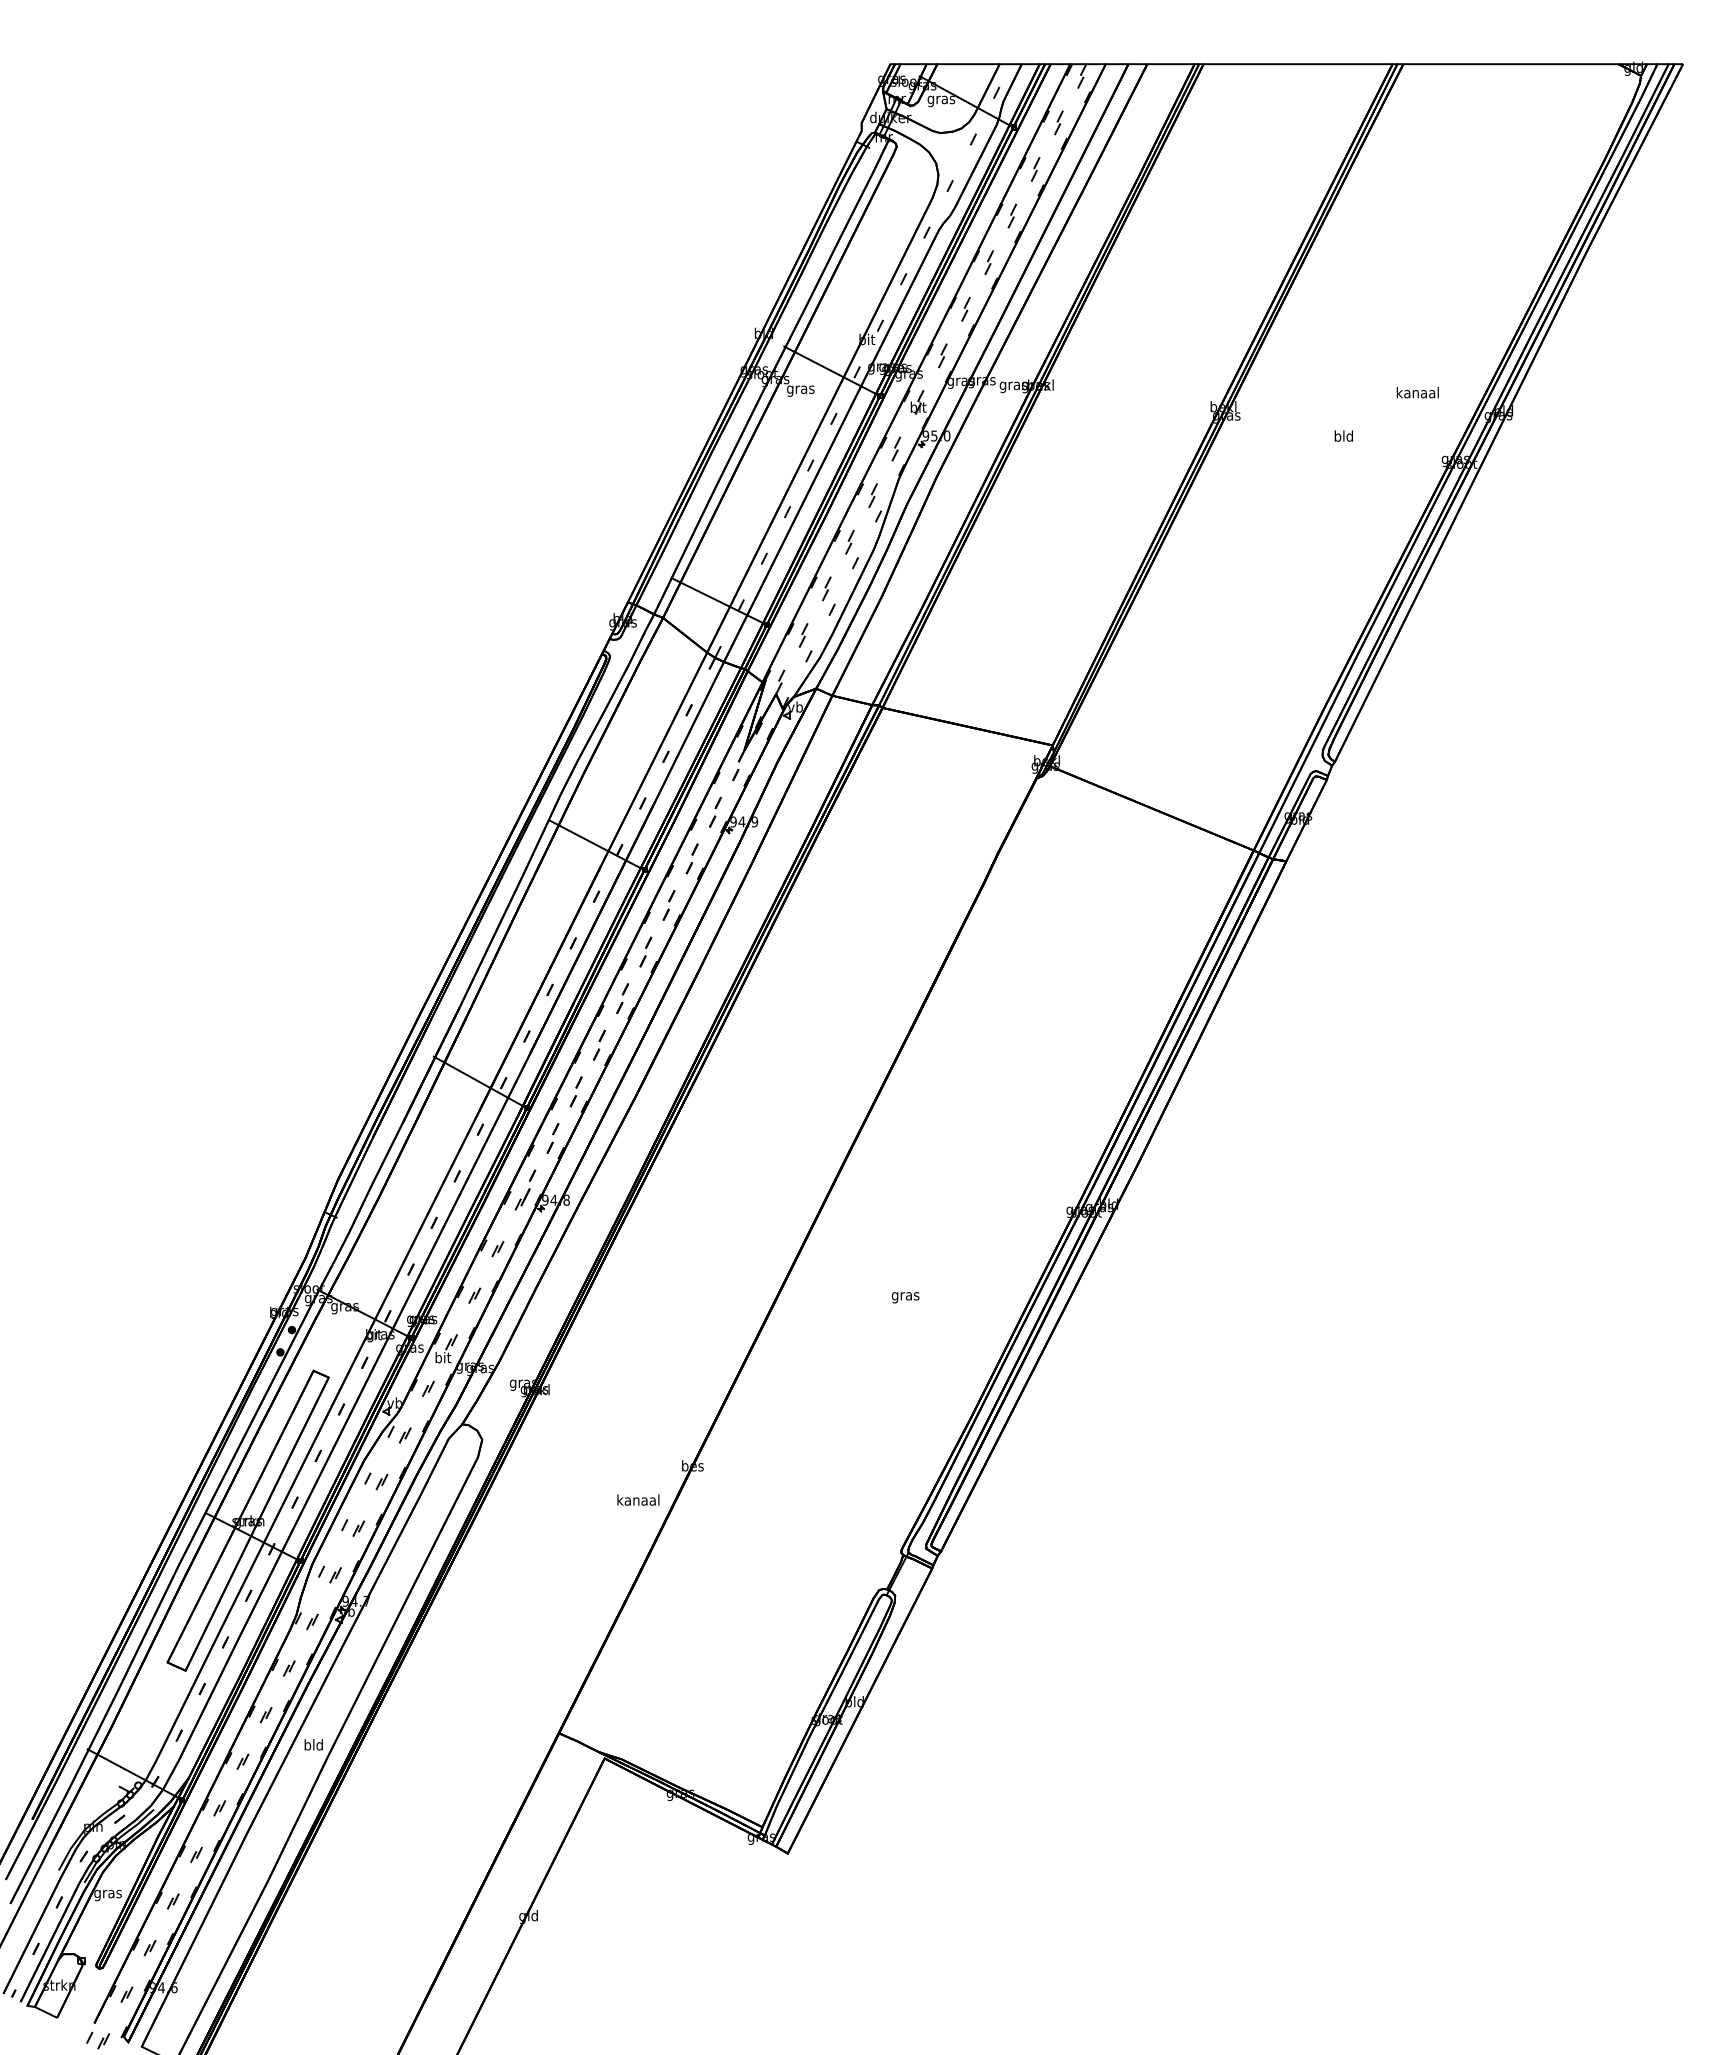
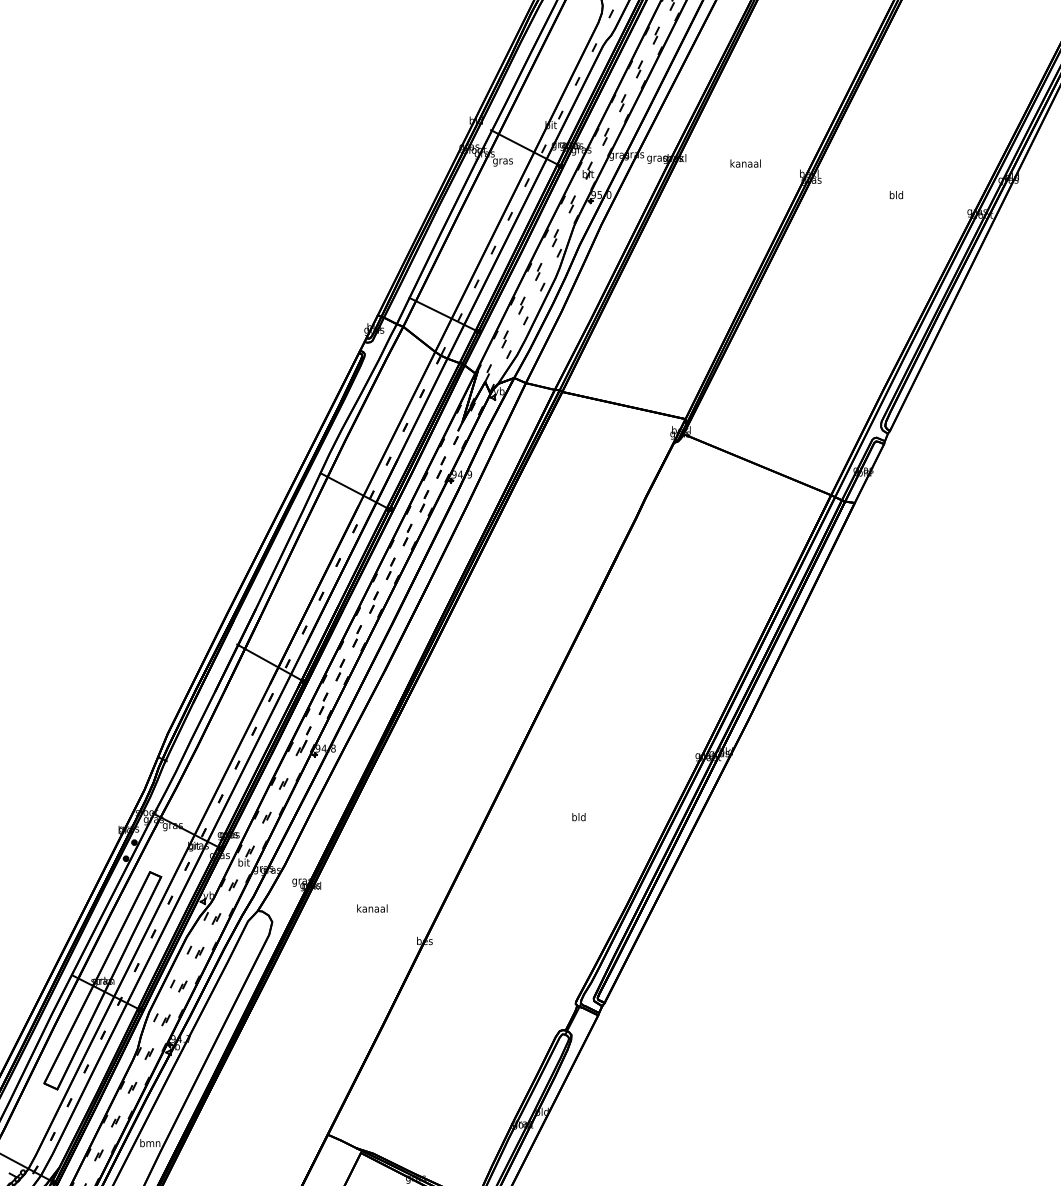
text: (1417, 392) -> (745, 163), moved
text: (905, 1296) -> (578, 818), gras -> bld
text: (638, 1499) -> (372, 908), moved
text: (313, 1744) -> (150, 1142), bld -> bmn

